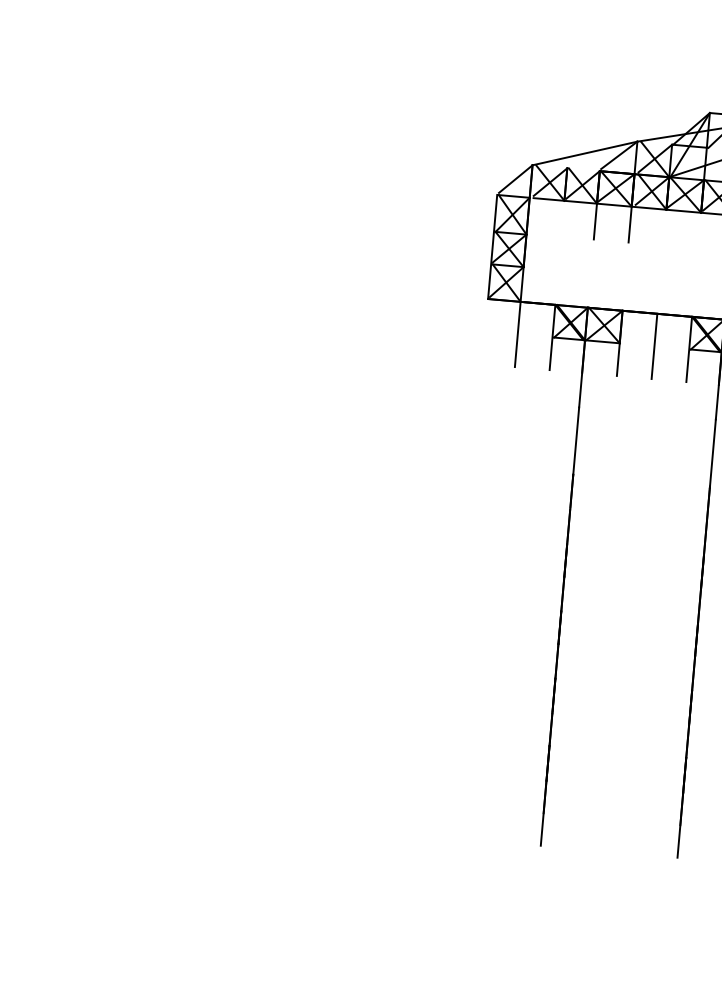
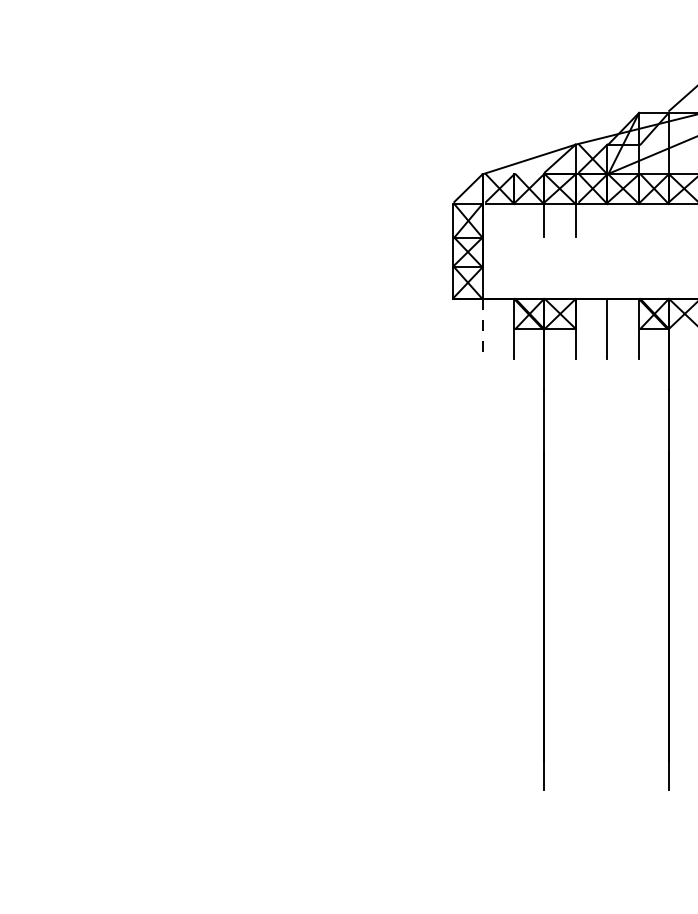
line: (517, 334) -> (482, 328), solid -> dashed

